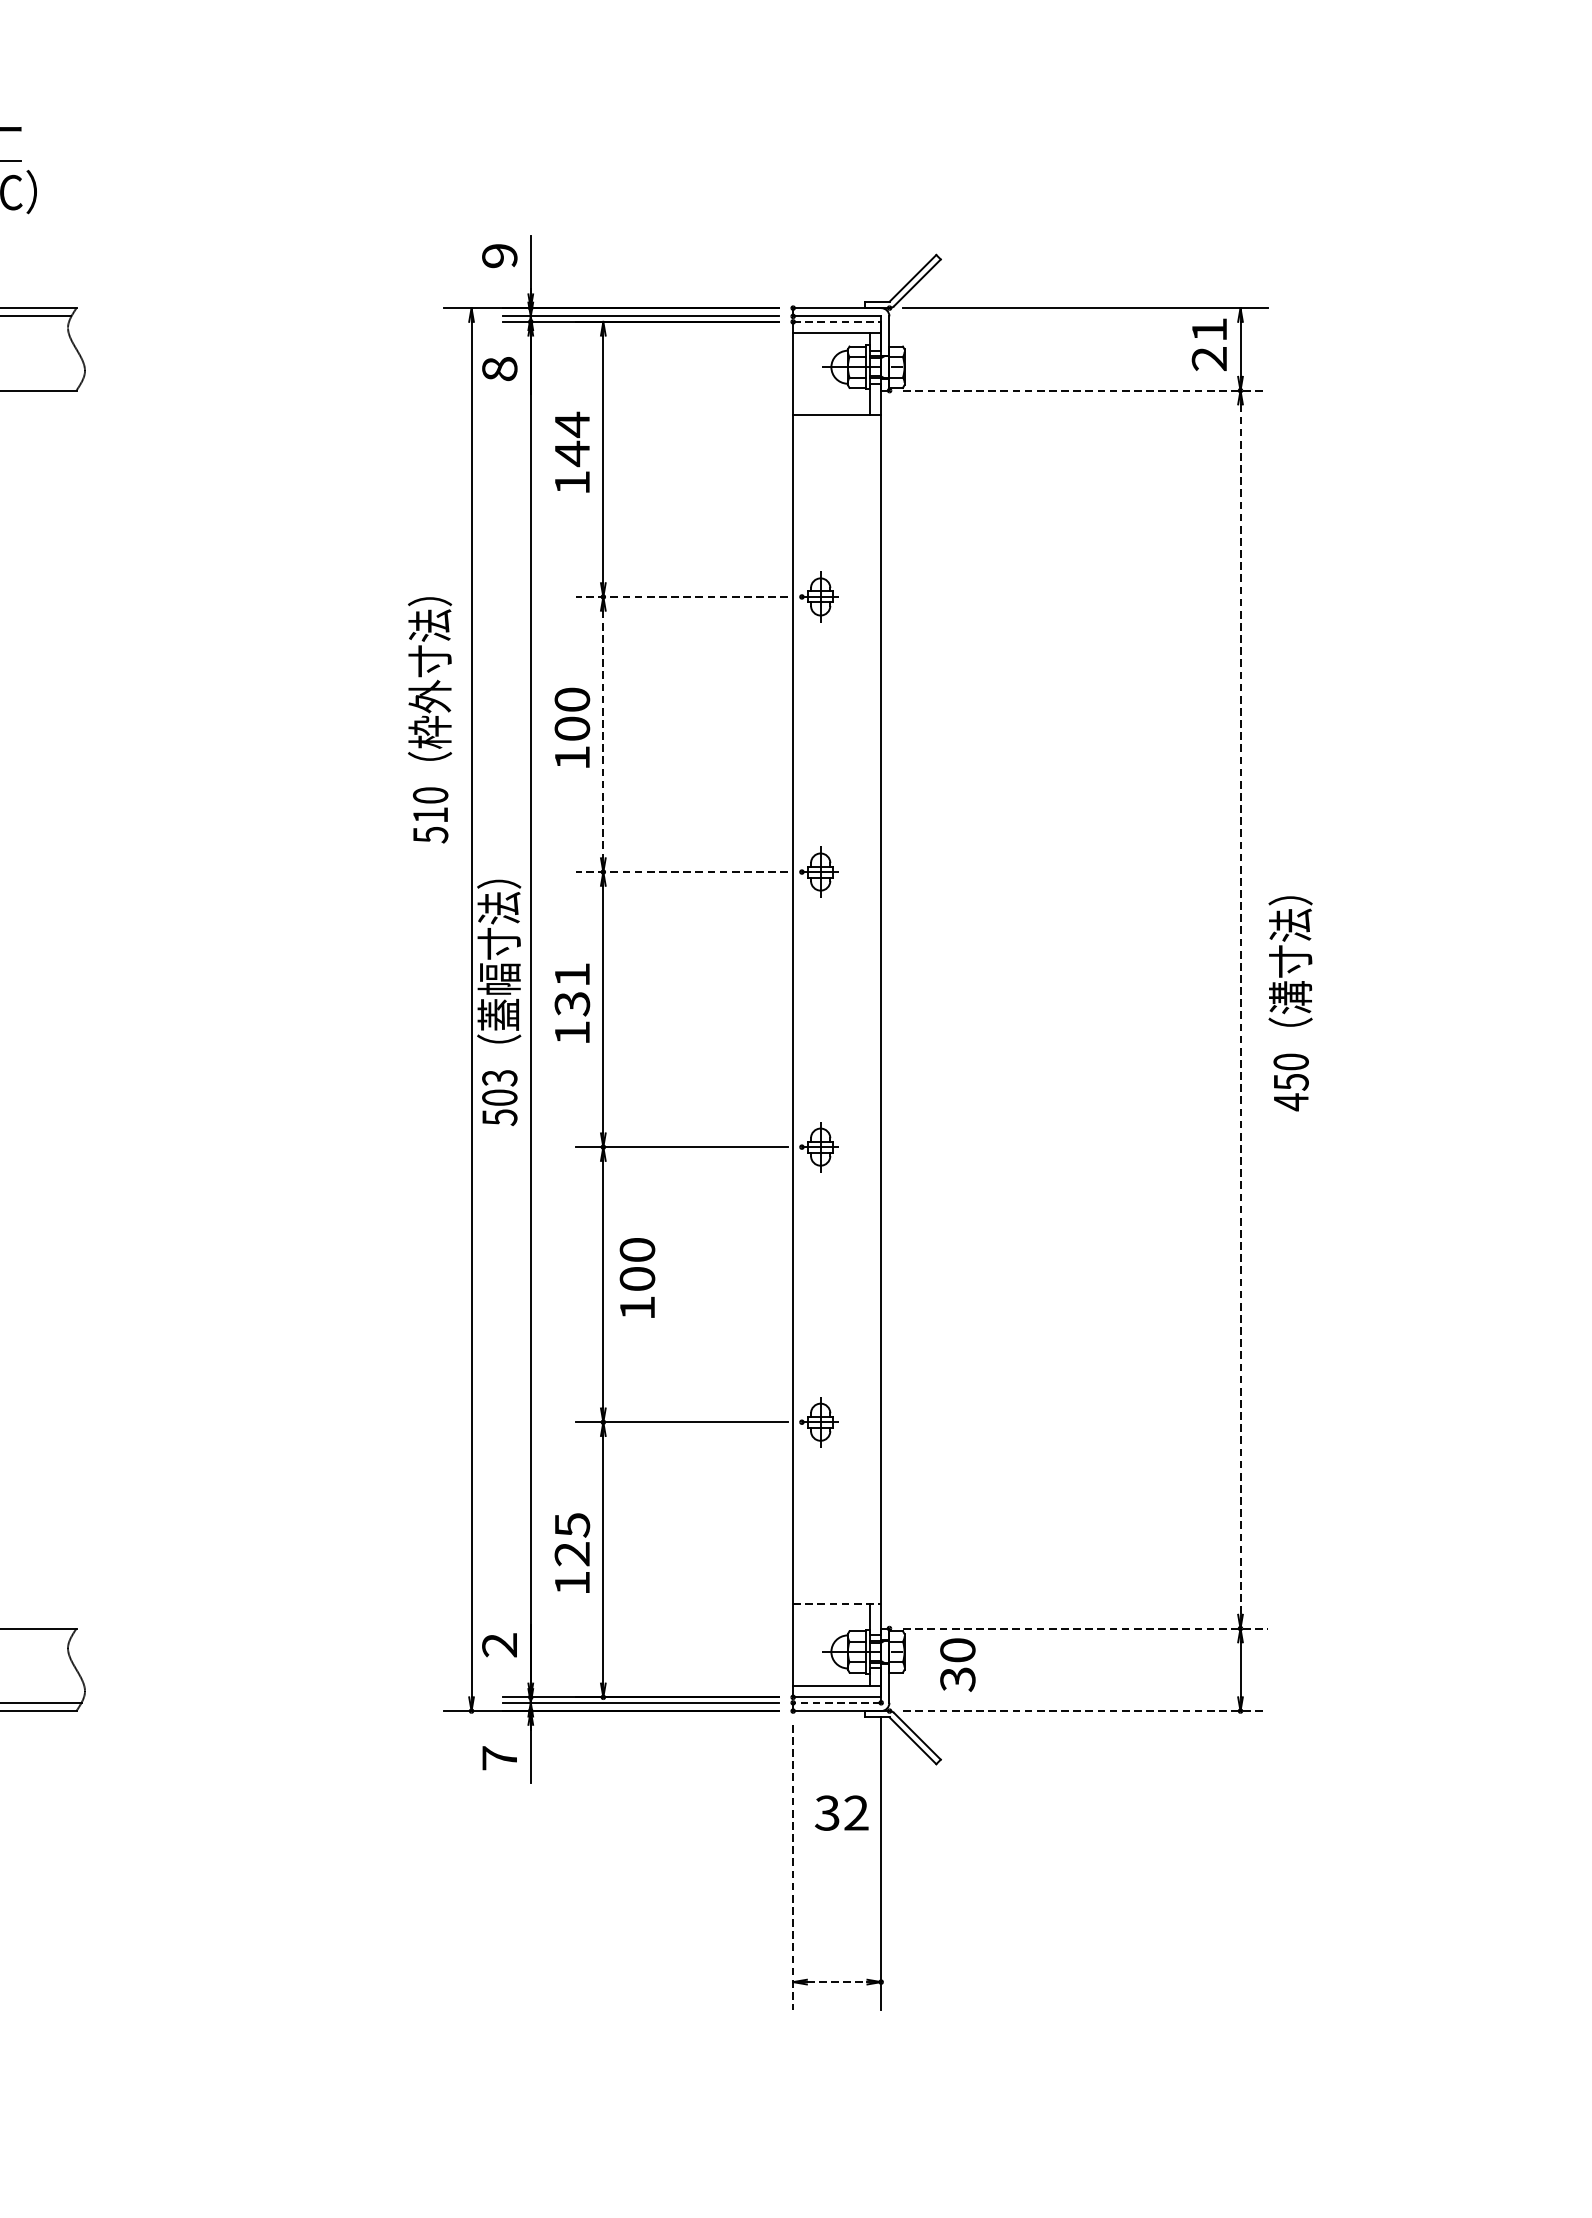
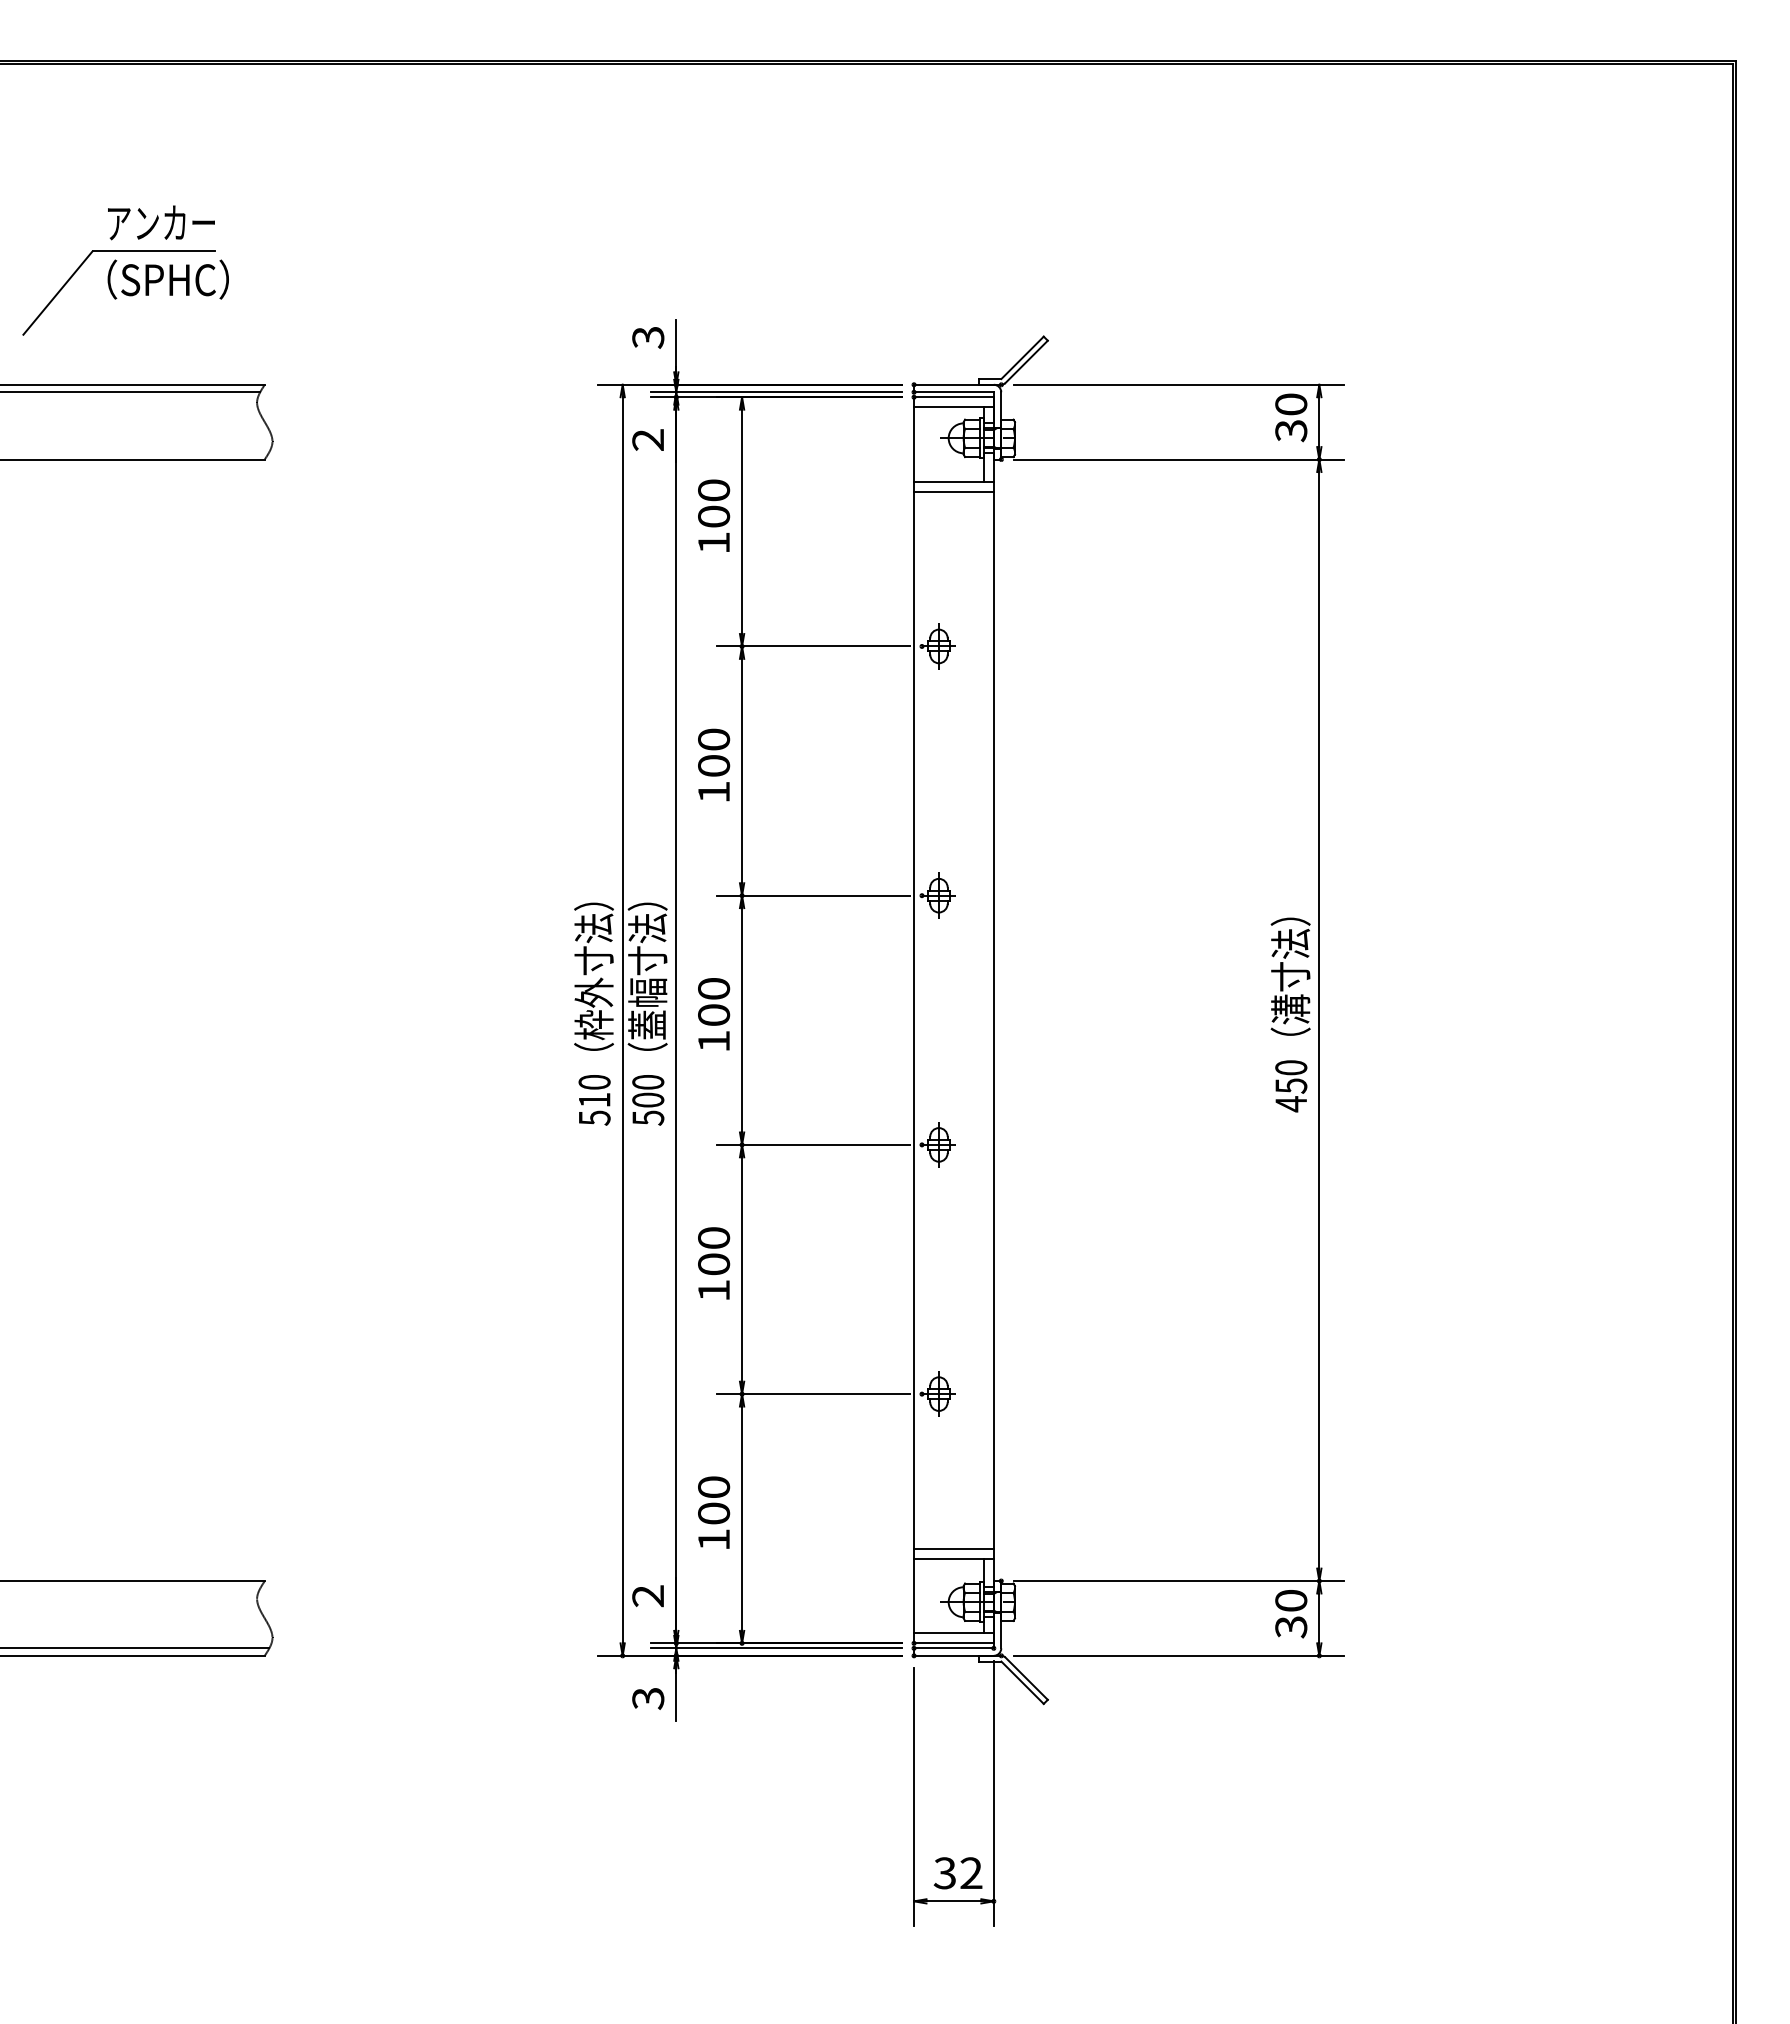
text: (500, 255) -> (648, 337), 9 -> 3
line: (836, 322) -> (953, 397), dashed -> solid
text: (1209, 344) -> (1291, 417), 21 -> 30
text: (500, 368) -> (648, 439), 8 -> 2
line: (1086, 390) -> (1179, 459), dashed -> solid
line: (836, 425) -> (953, 491), added
text: (572, 439) -> (714, 503), 144 -> 100
line: (681, 597) -> (812, 646), dashed -> solid
text: (429, 719) -> (593, 1013), moved
line: (603, 734) -> (742, 771), dashed -> solid
line: (681, 871) -> (812, 895), dashed -> solid
text: (572, 989) -> (714, 1002), 131 -> 100
text: (1290, 1003) -> (1290, 1014), moved
line: (1240, 1009) -> (1319, 1020), dashed -> solid
text: (500, 1078) -> (648, 1082), 503 -> 500
text: (638, 1278) -> (714, 1263), moved
text: (572, 1539) -> (714, 1500), 125 -> 100
line: (836, 1592) -> (953, 1548), added
line: (836, 1603) -> (953, 1558), dashed -> solid
line: (1086, 1629) -> (1179, 1581), dashed -> solid
text: (958, 1665) -> (1291, 1614), moved
line: (836, 1703) -> (953, 1648), dashed -> solid
line: (1086, 1710) -> (1179, 1655), dashed -> solid
text: (500, 1758) -> (648, 1698), 7 -> 3
text: (841, 1813) -> (957, 1873), moved
line: (793, 1867) -> (914, 1797), dashed -> solid
line: (837, 1982) -> (954, 1901), dashed -> solid

